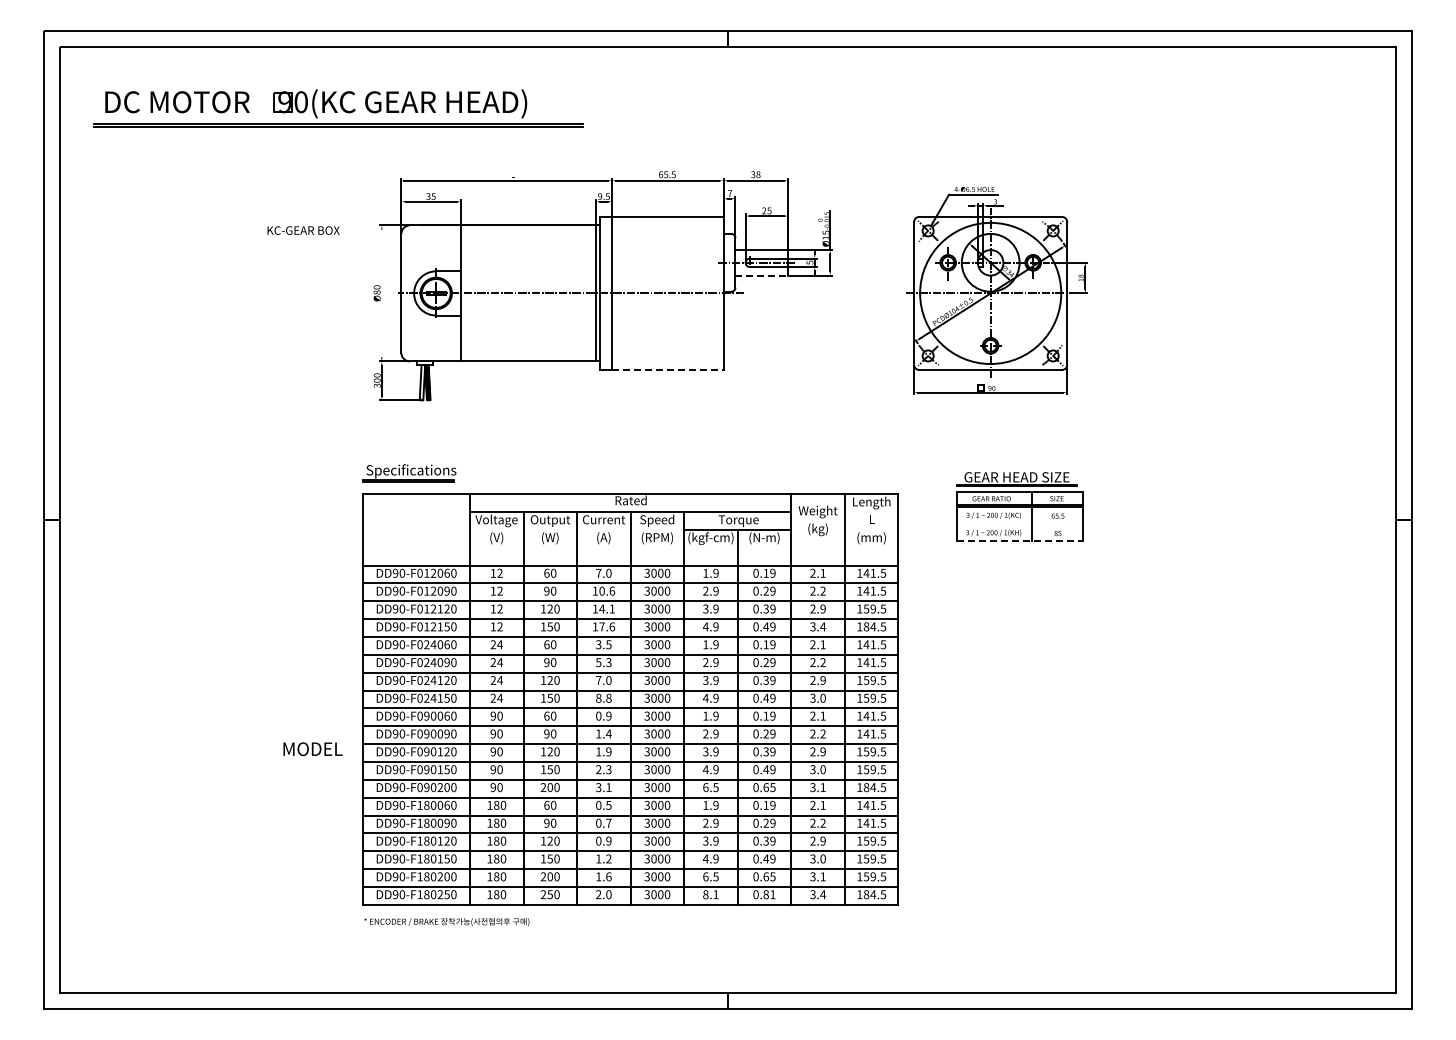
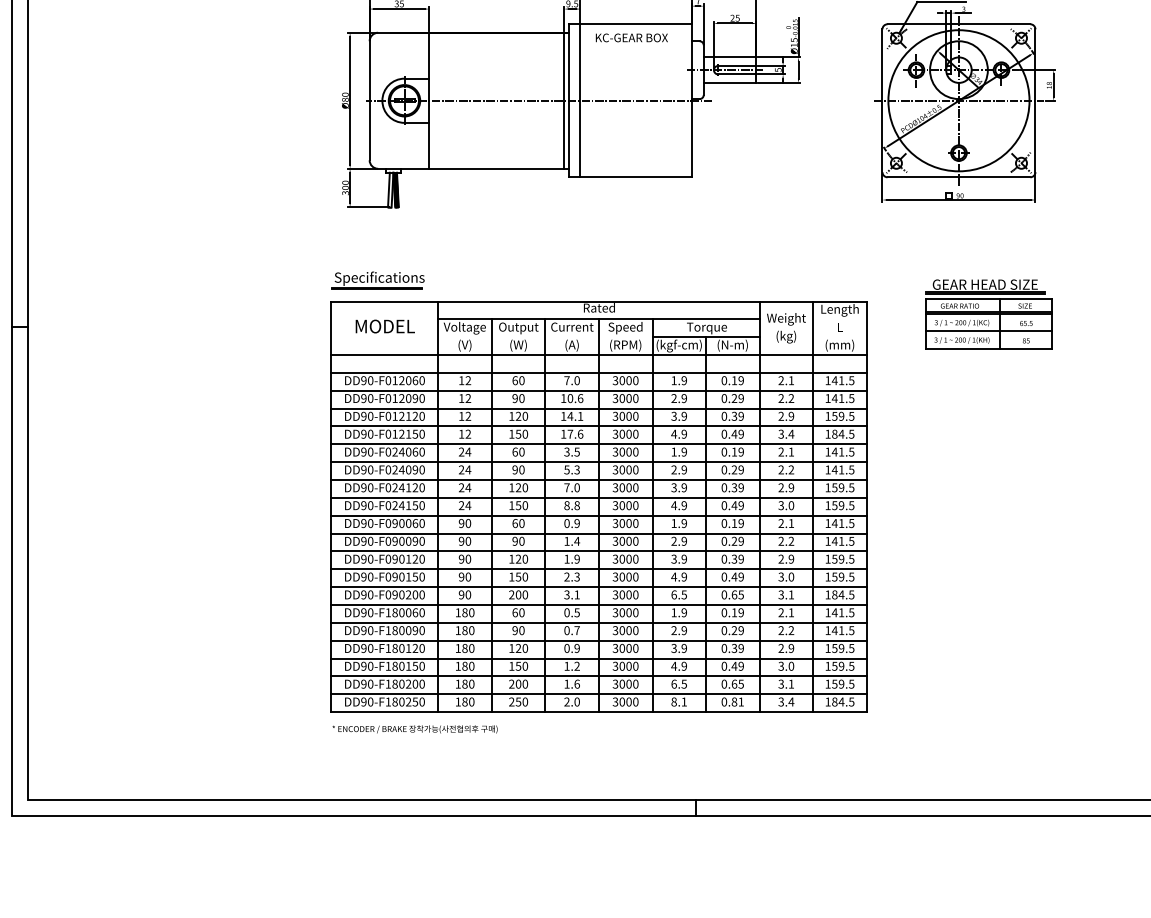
text: (303, 230) -> (631, 37), moved
line: (762, 275) -> (730, 82), dashed -> solid
line: (381, 293) -> (349, 100), added
line: (667, 369) -> (635, 176), dashed -> solid
line: (1020, 523) -> (988, 330), added
line: (1020, 541) -> (988, 348), dashed -> solid
line: (630, 547) -> (598, 354), added
text: (312, 749) -> (384, 326), moved

